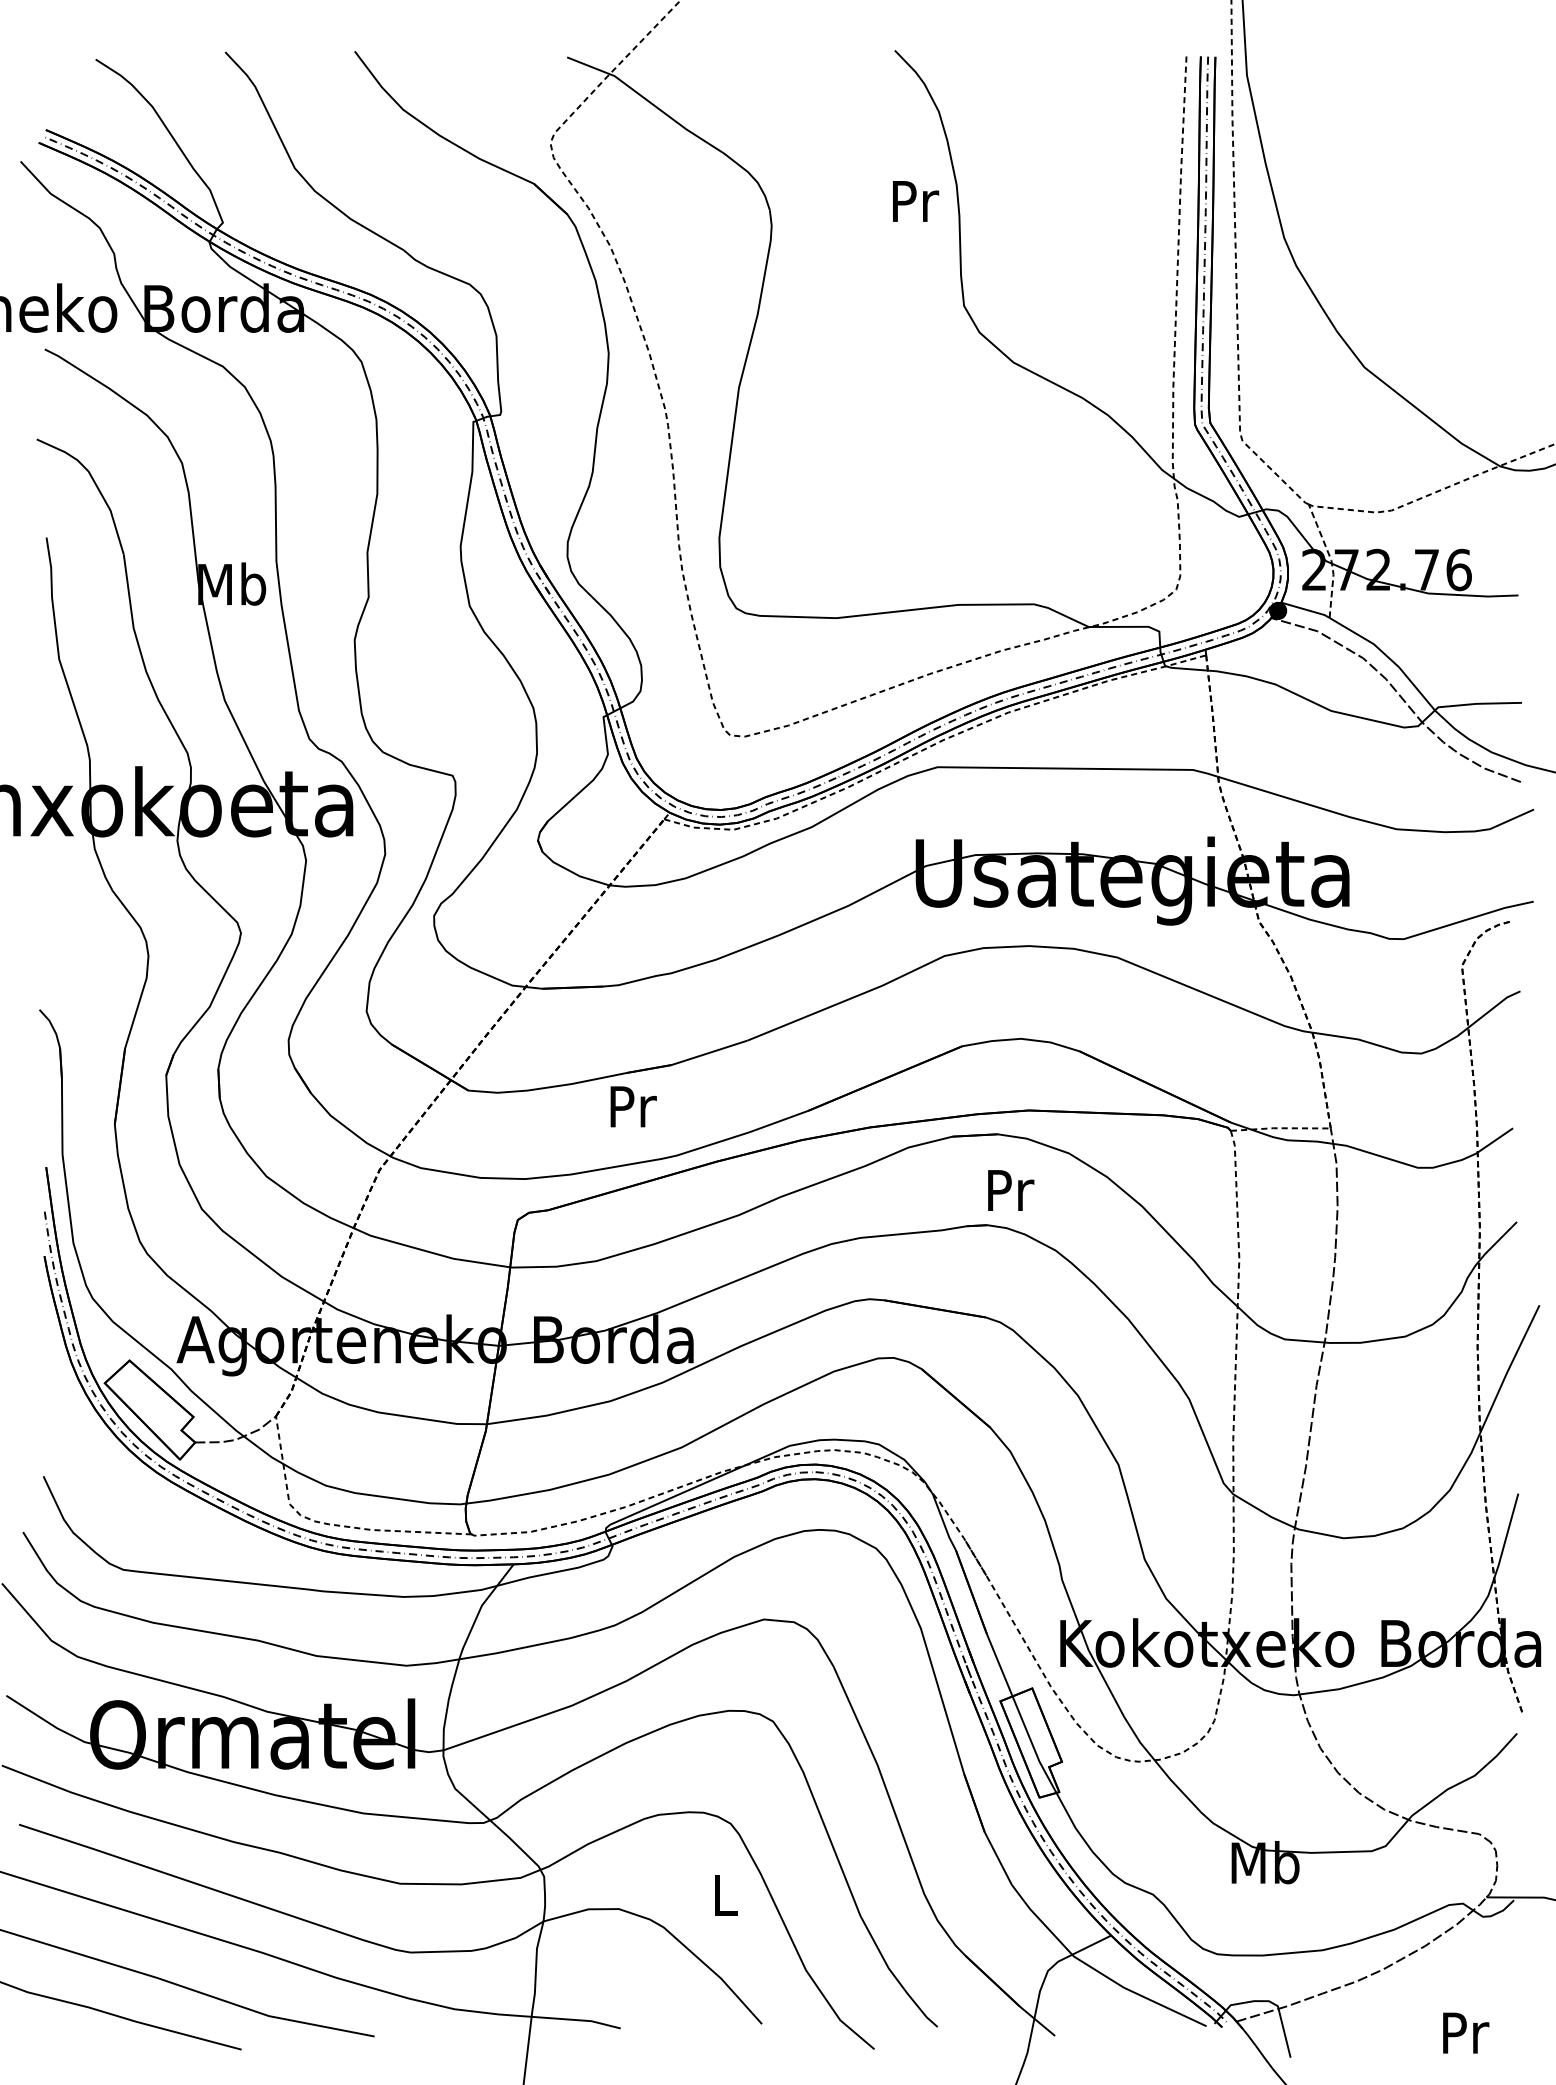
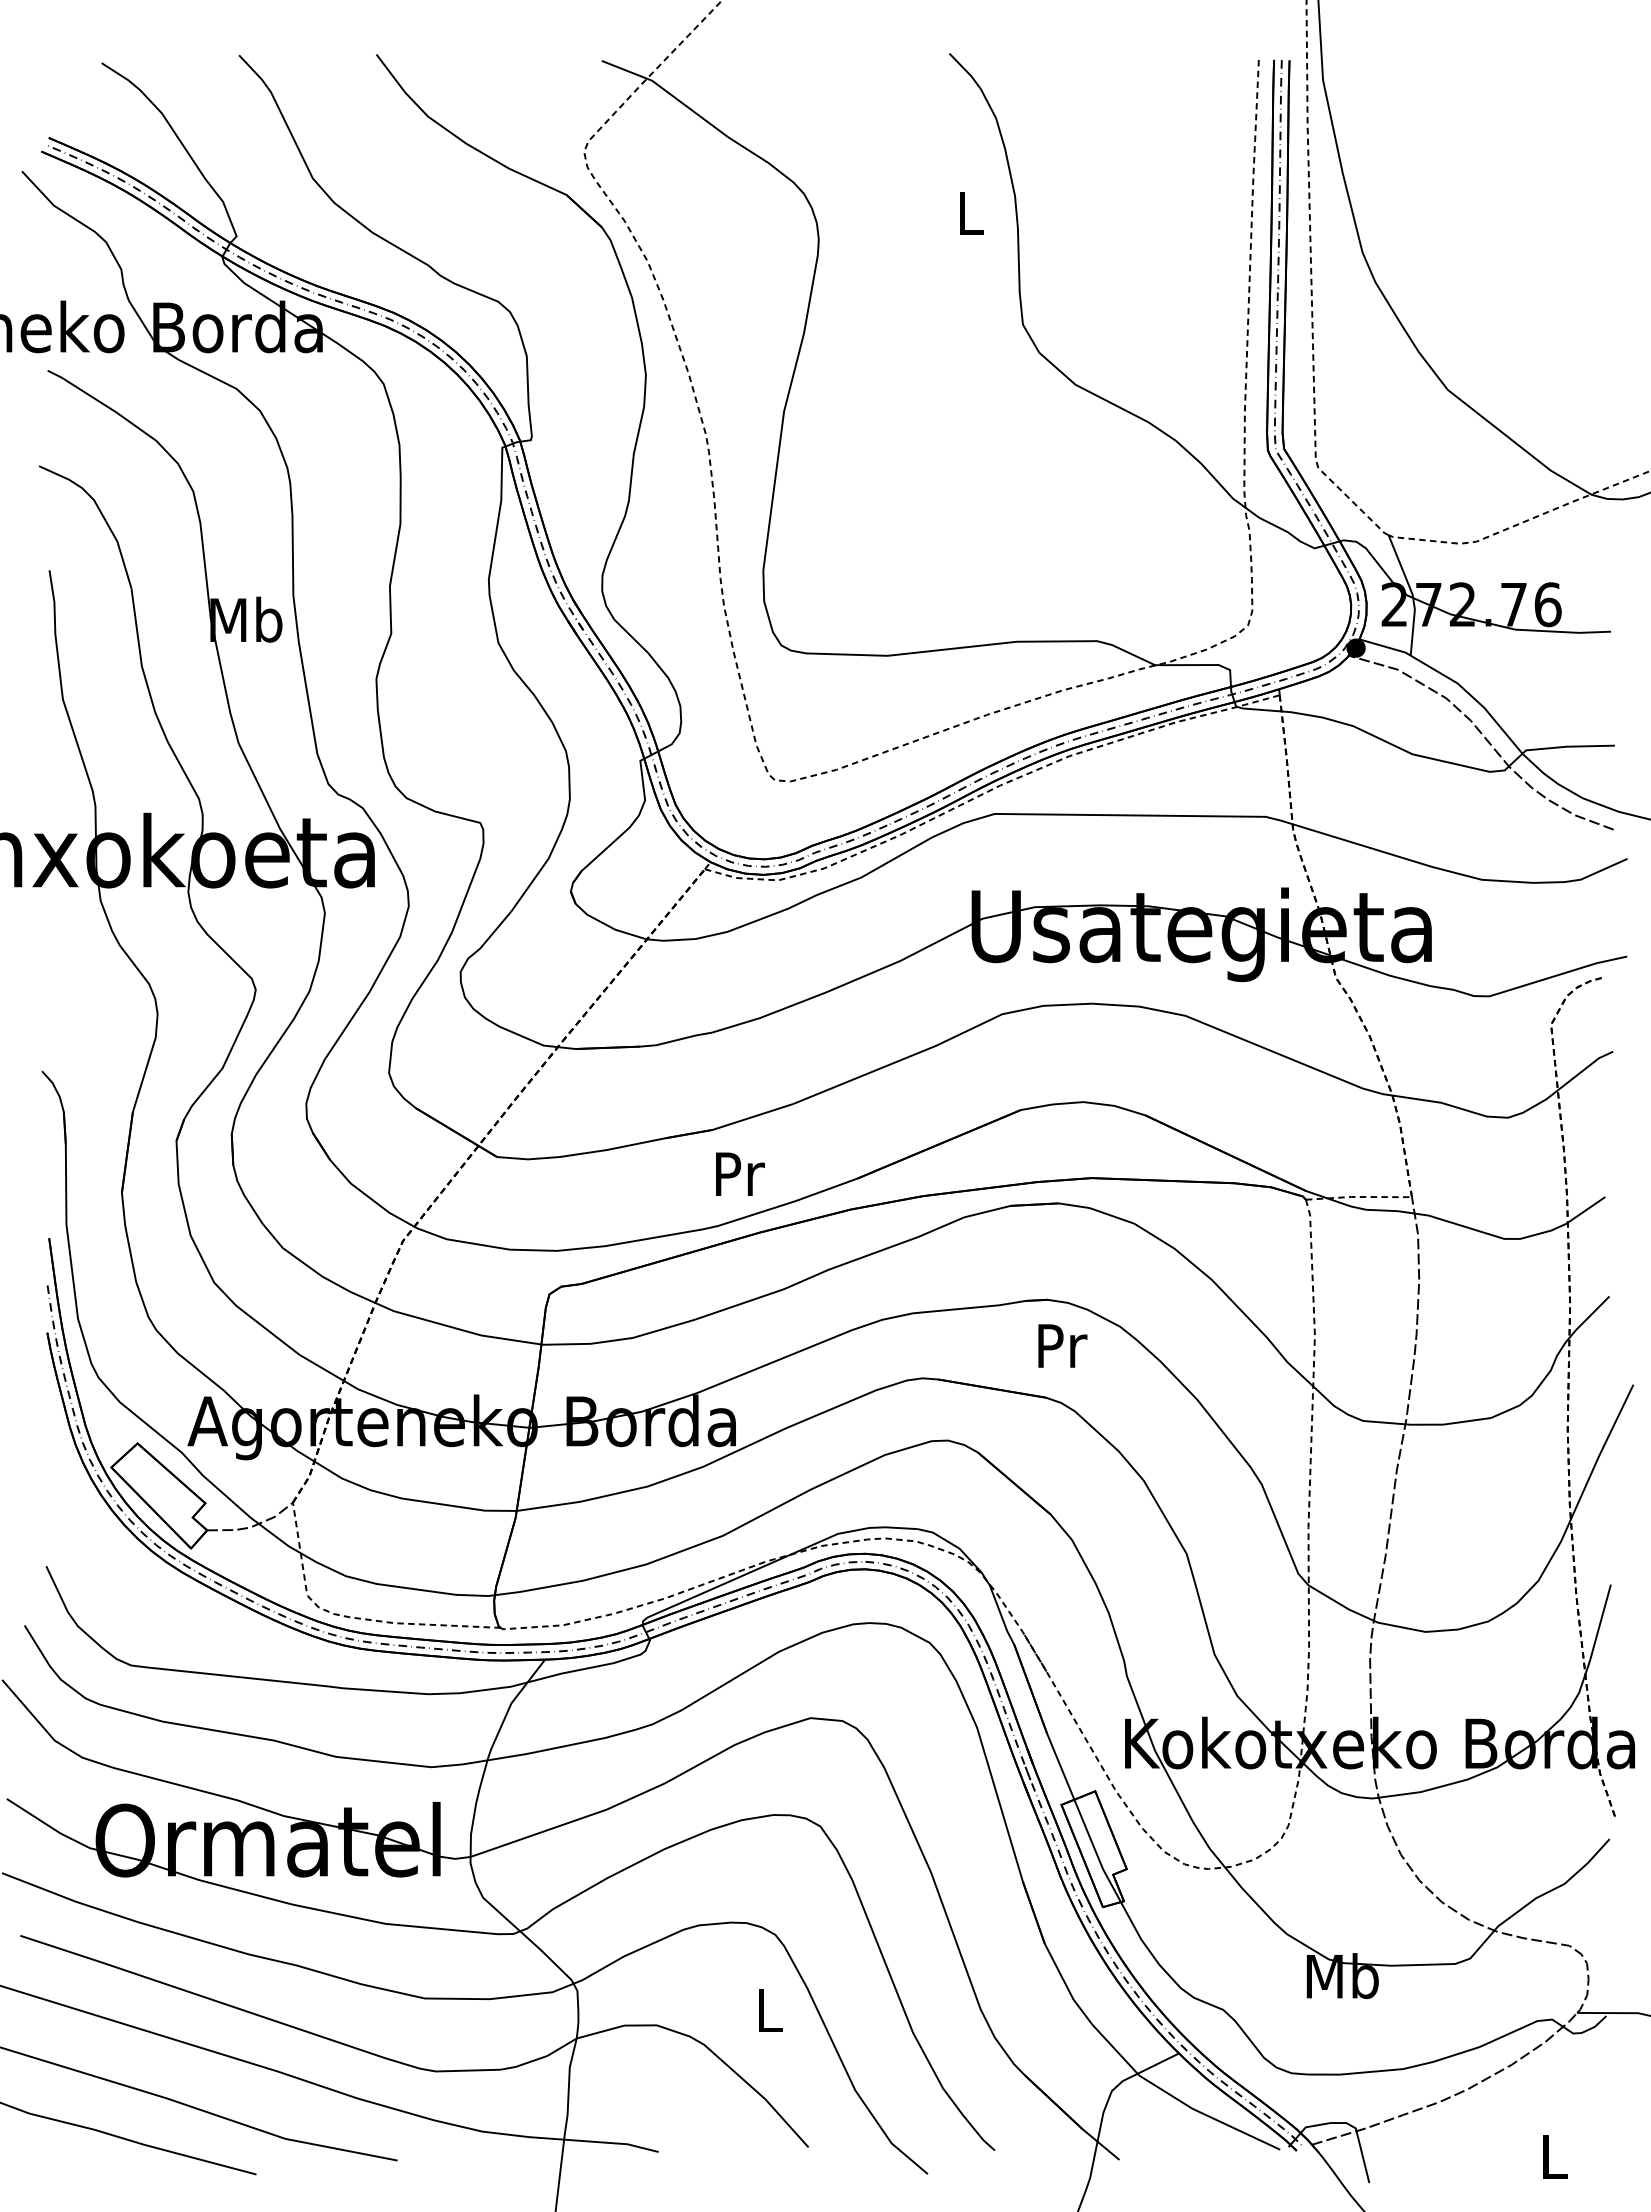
text: (915, 201) -> (971, 213), Pr -> L
line: (1331, 559) -> (1412, 593), dashed -> solid
text: (633, 1106) -> (740, 1173), moved
text: (1010, 1190) -> (1062, 1345), moved
text: (1466, 2032) -> (1555, 2156), Pr -> L

